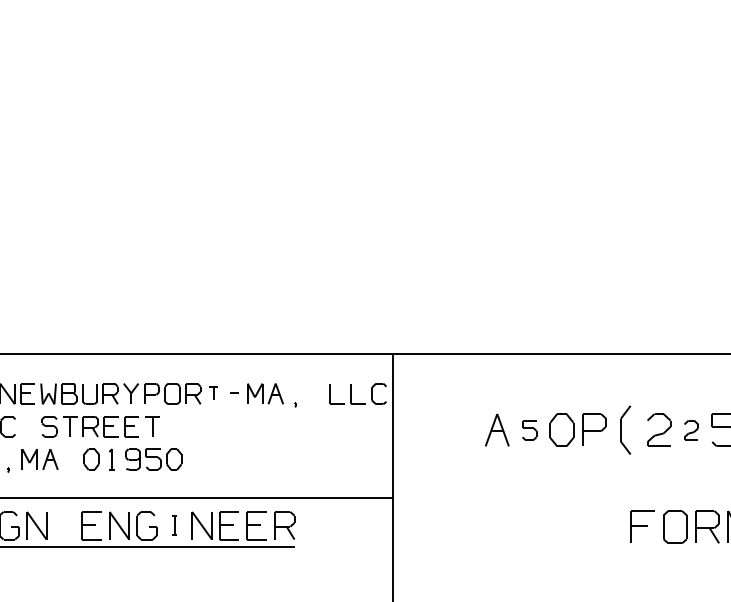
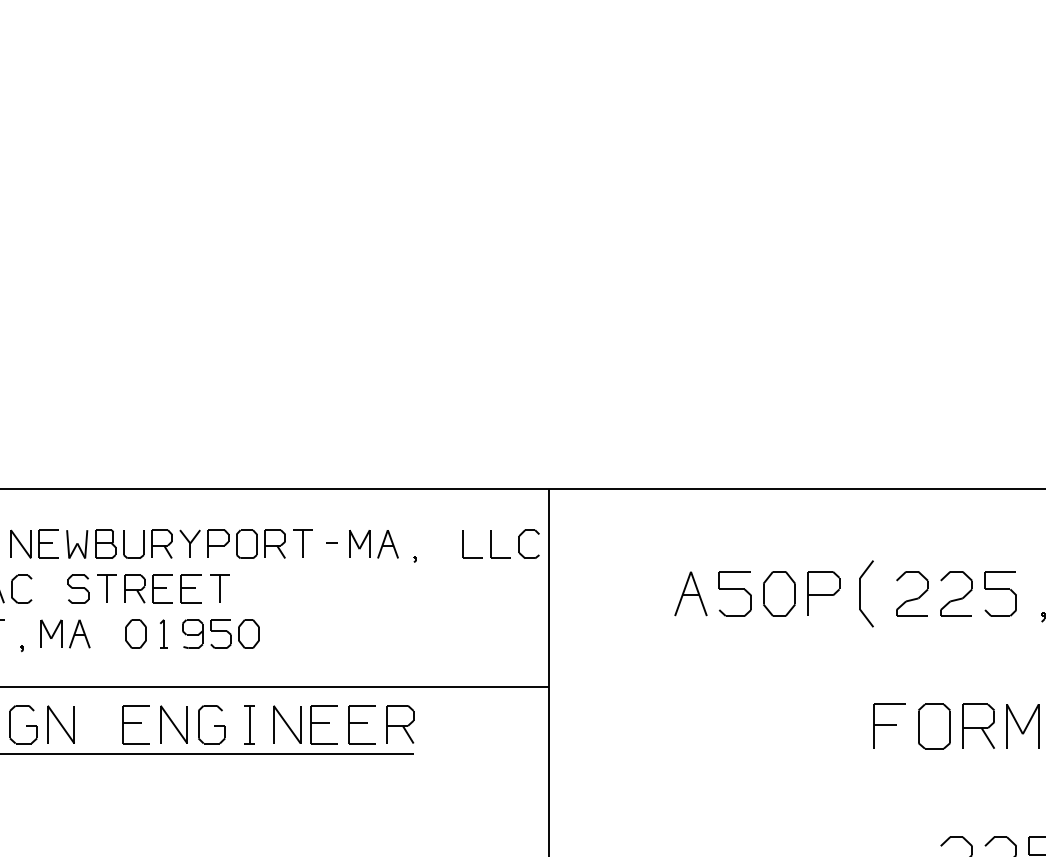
part: (213, 393) -> (302, 543), size x1.67
part: (529, 429) -> (734, 593), size x1.67
part: (691, 429) -> (956, 593), size x1.67
part: (174, 525) -> (249, 724), size x1.43

